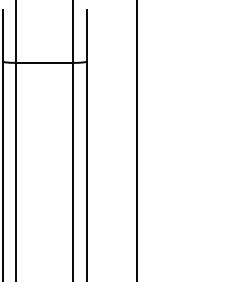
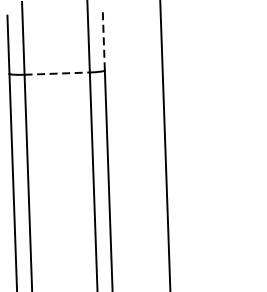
line: (86, 36) -> (103, 41), solid -> dashed
line: (44, 62) -> (56, 73), solid -> dashed

